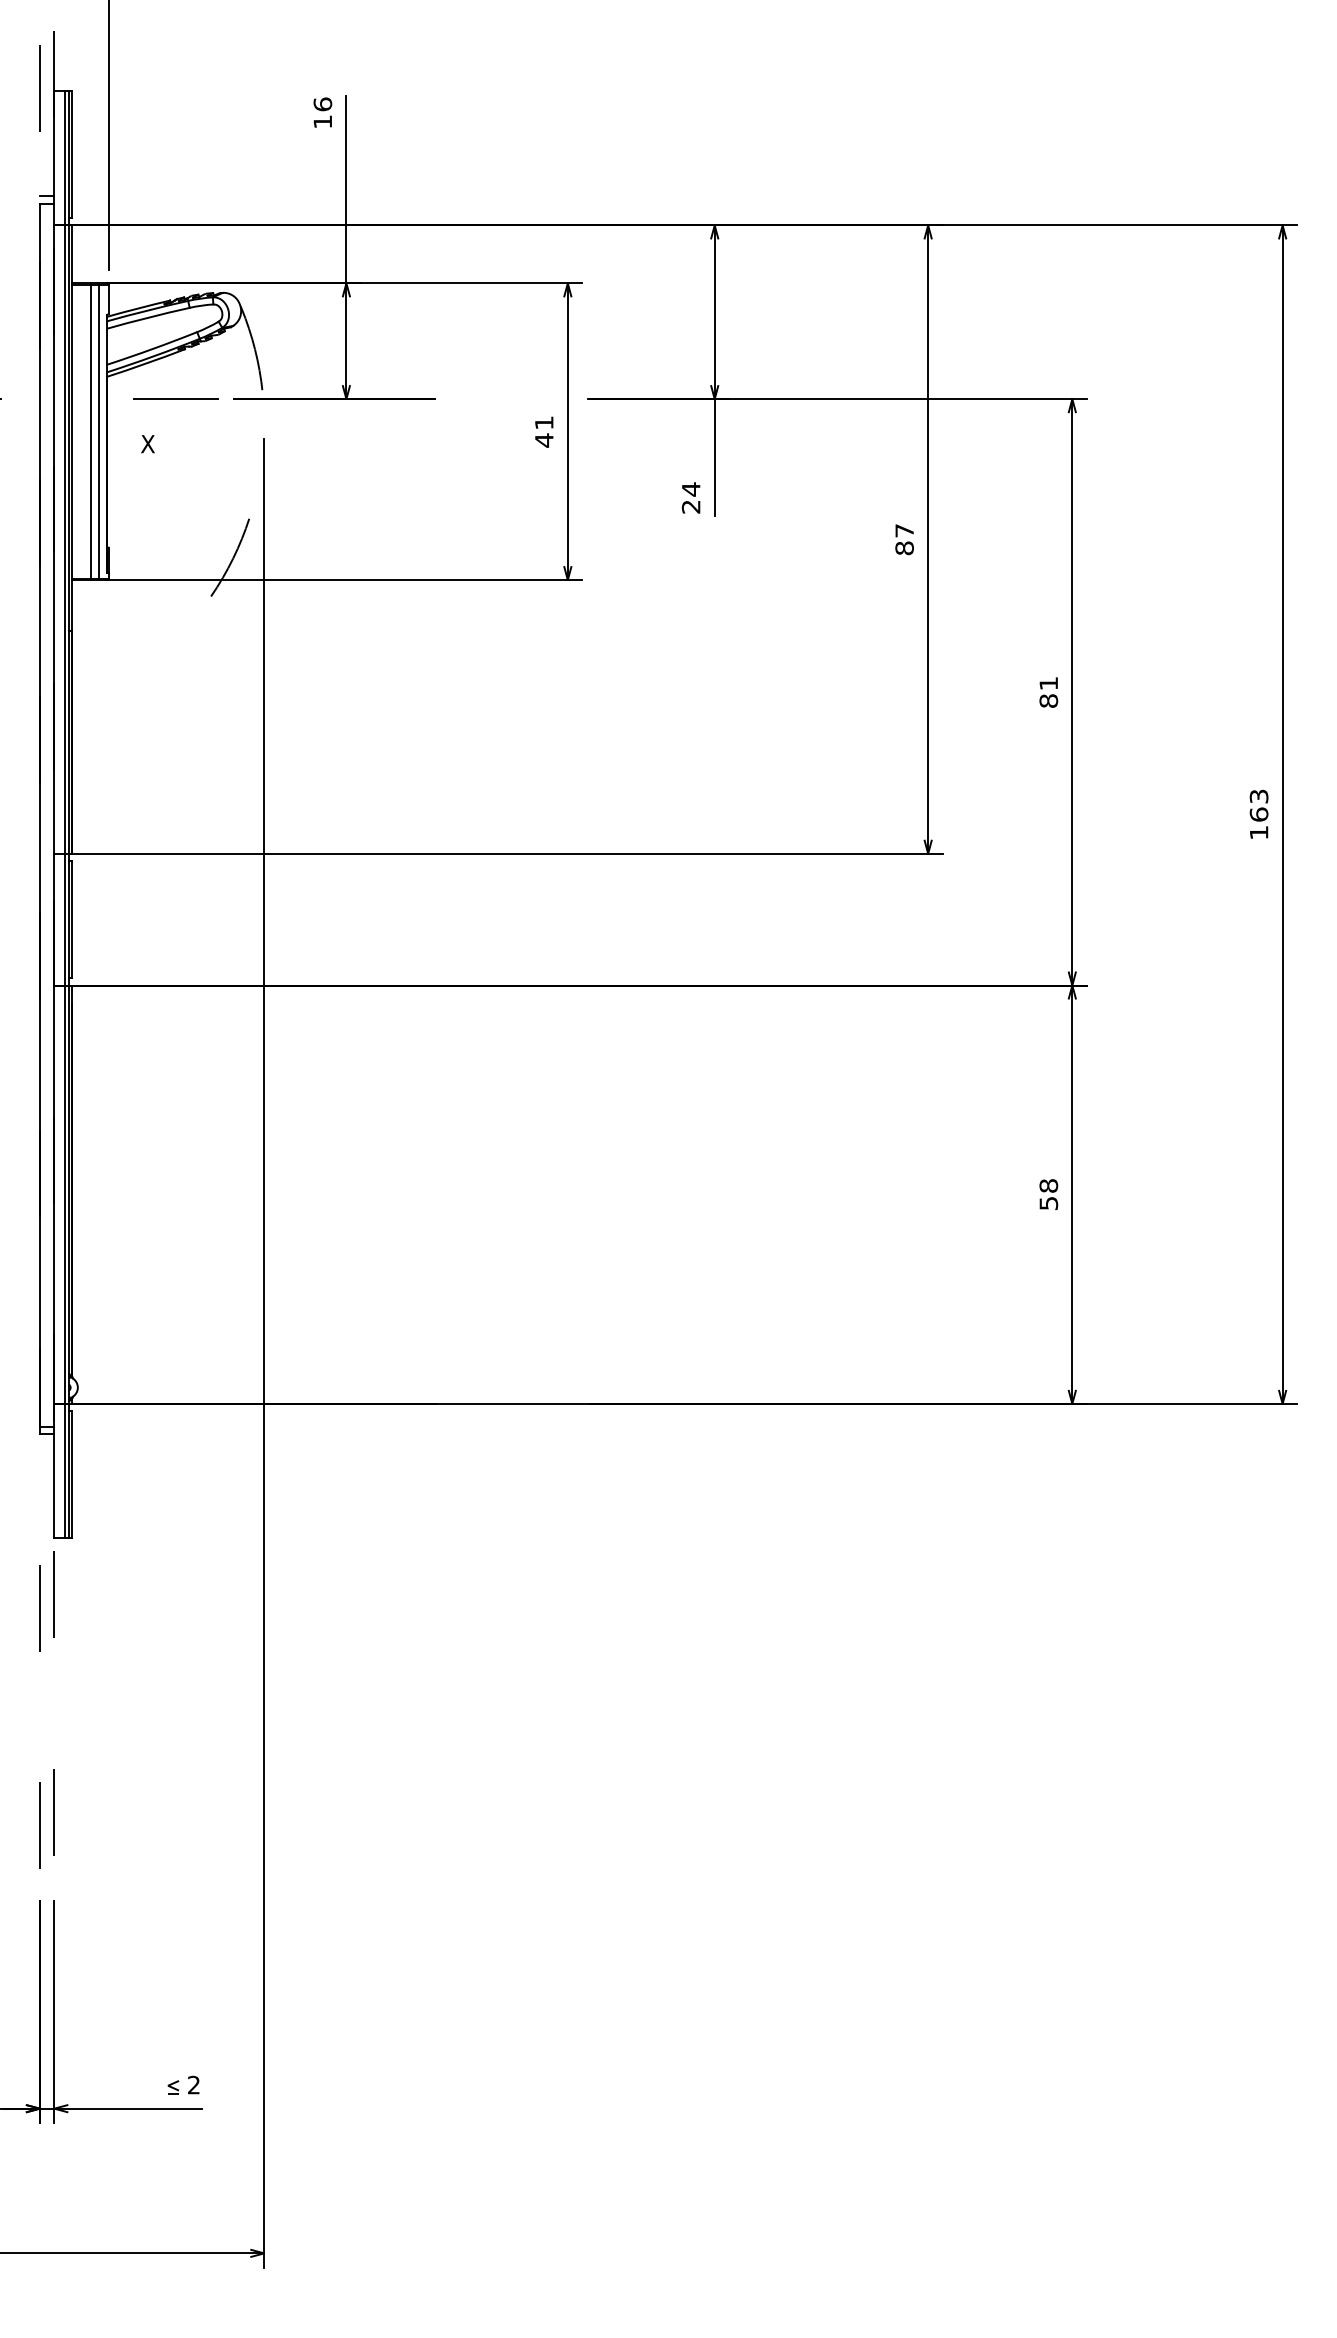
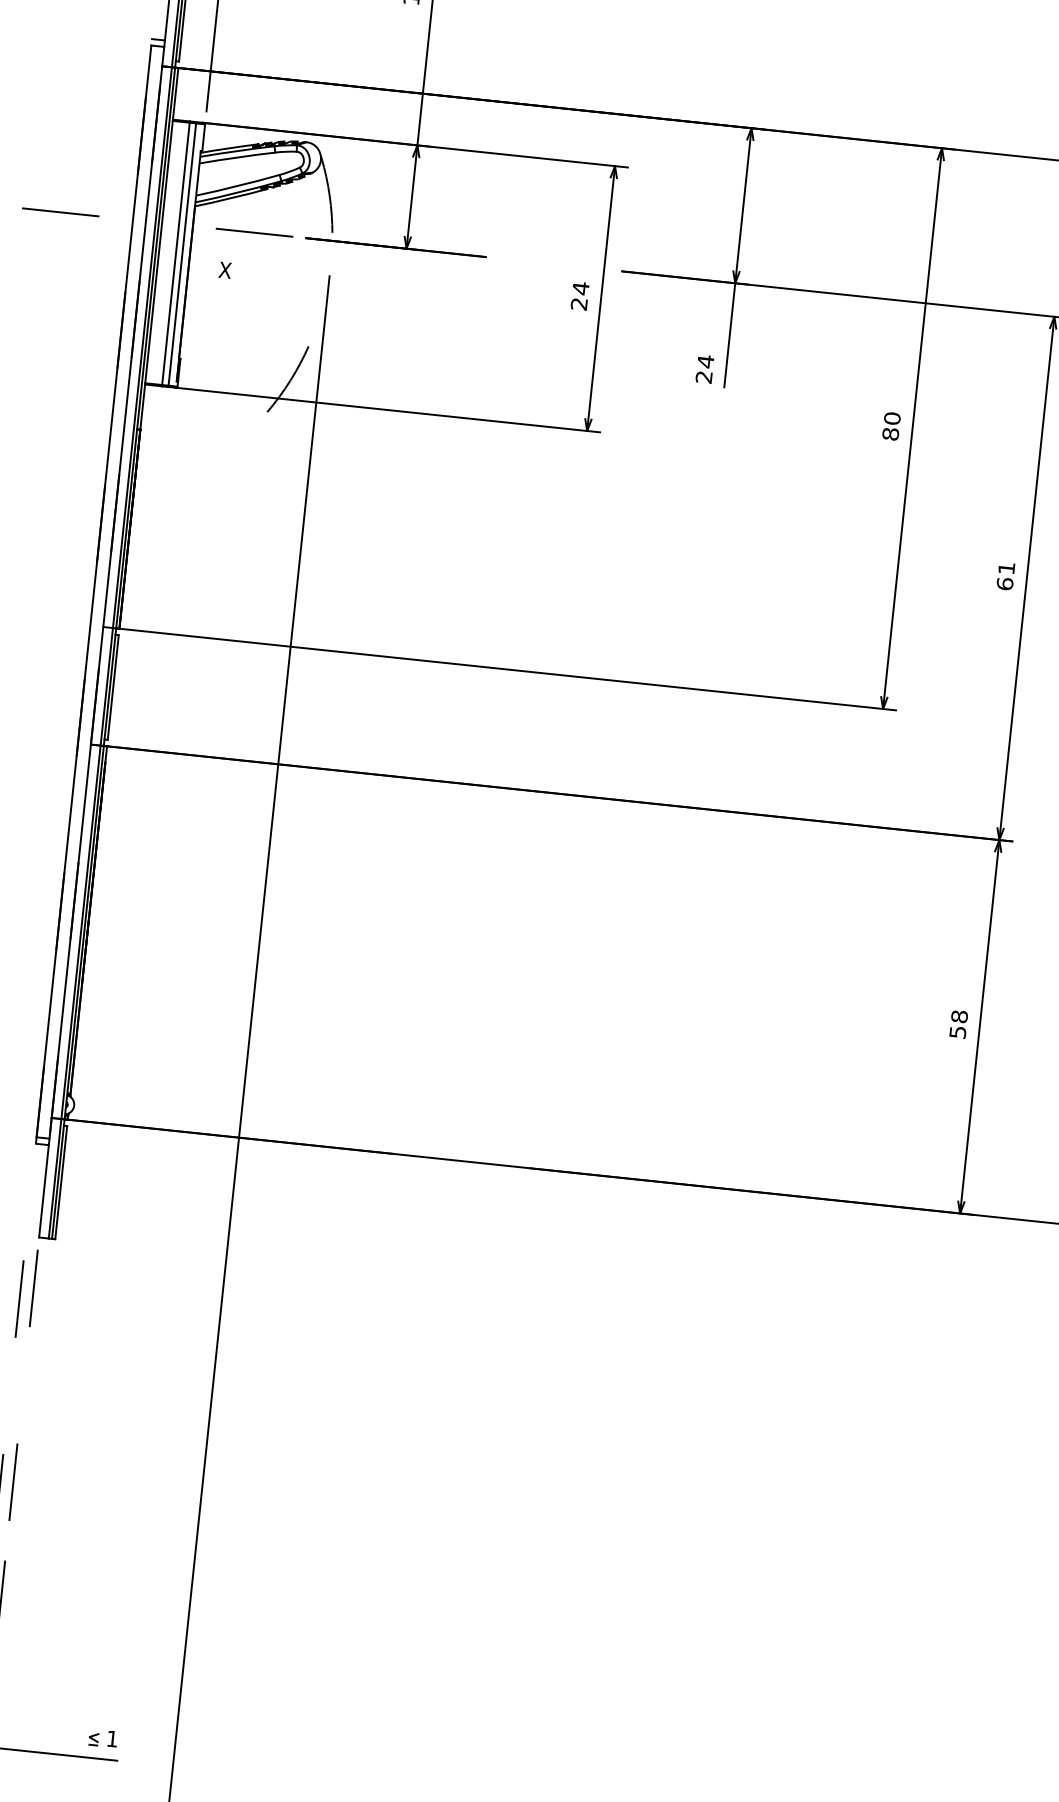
text: (544, 431) -> (580, 296), 41 -> 24
text: (904, 530) -> (892, 418), 87 -> 80
text: (1048, 700) -> (1004, 583), 81 -> 61
text: (193, 2084) -> (112, 1738), 2 -> 1

